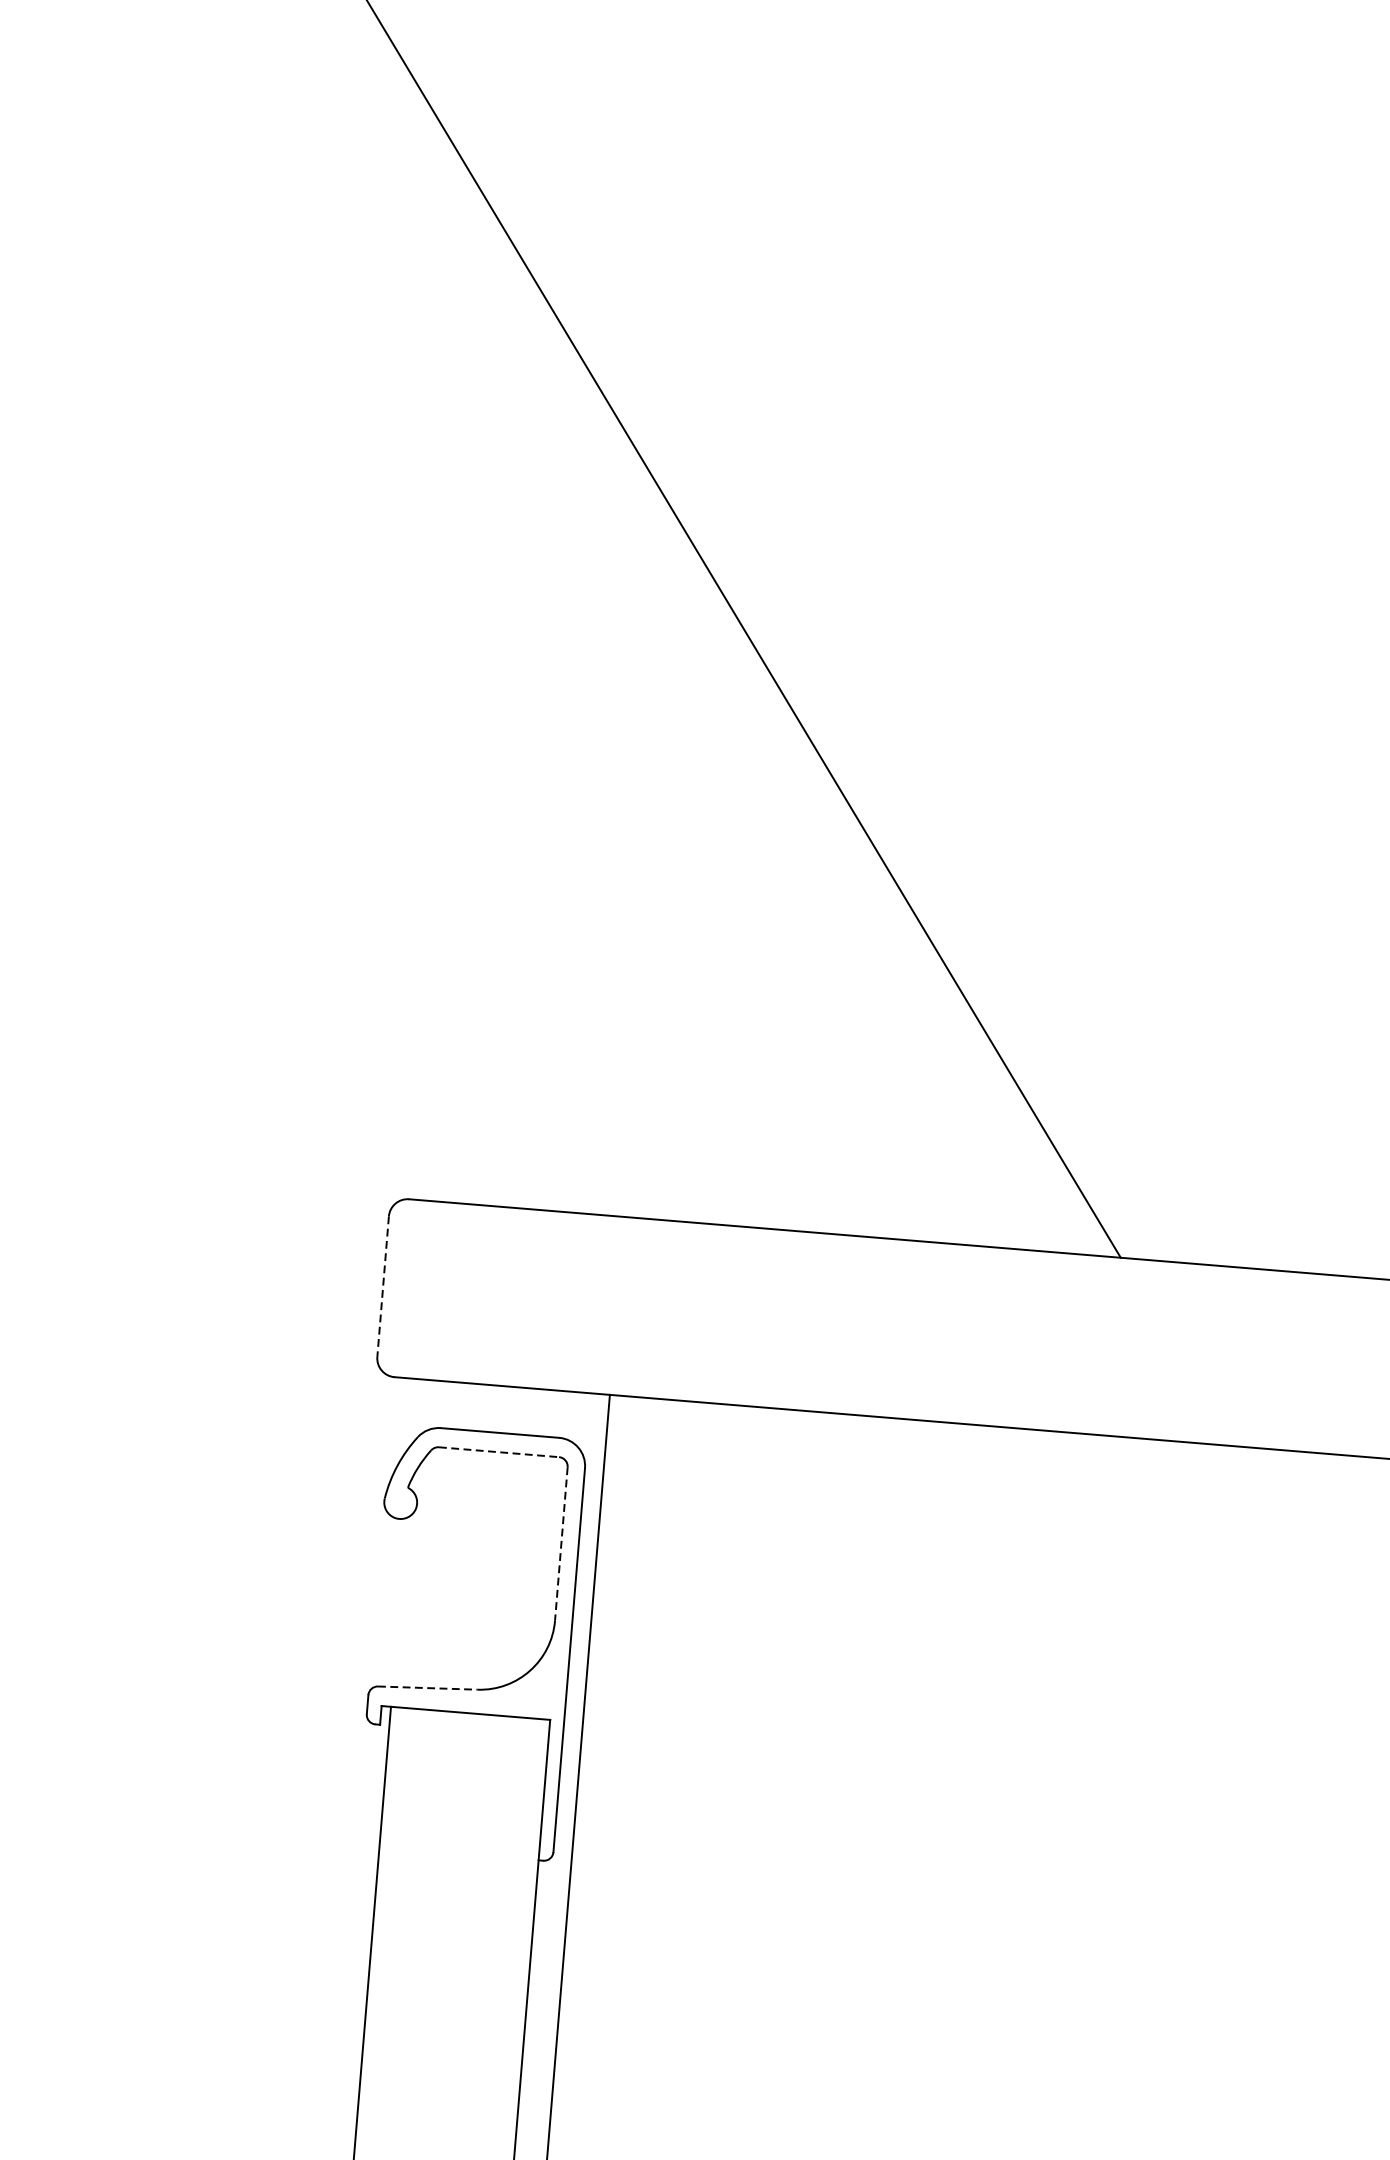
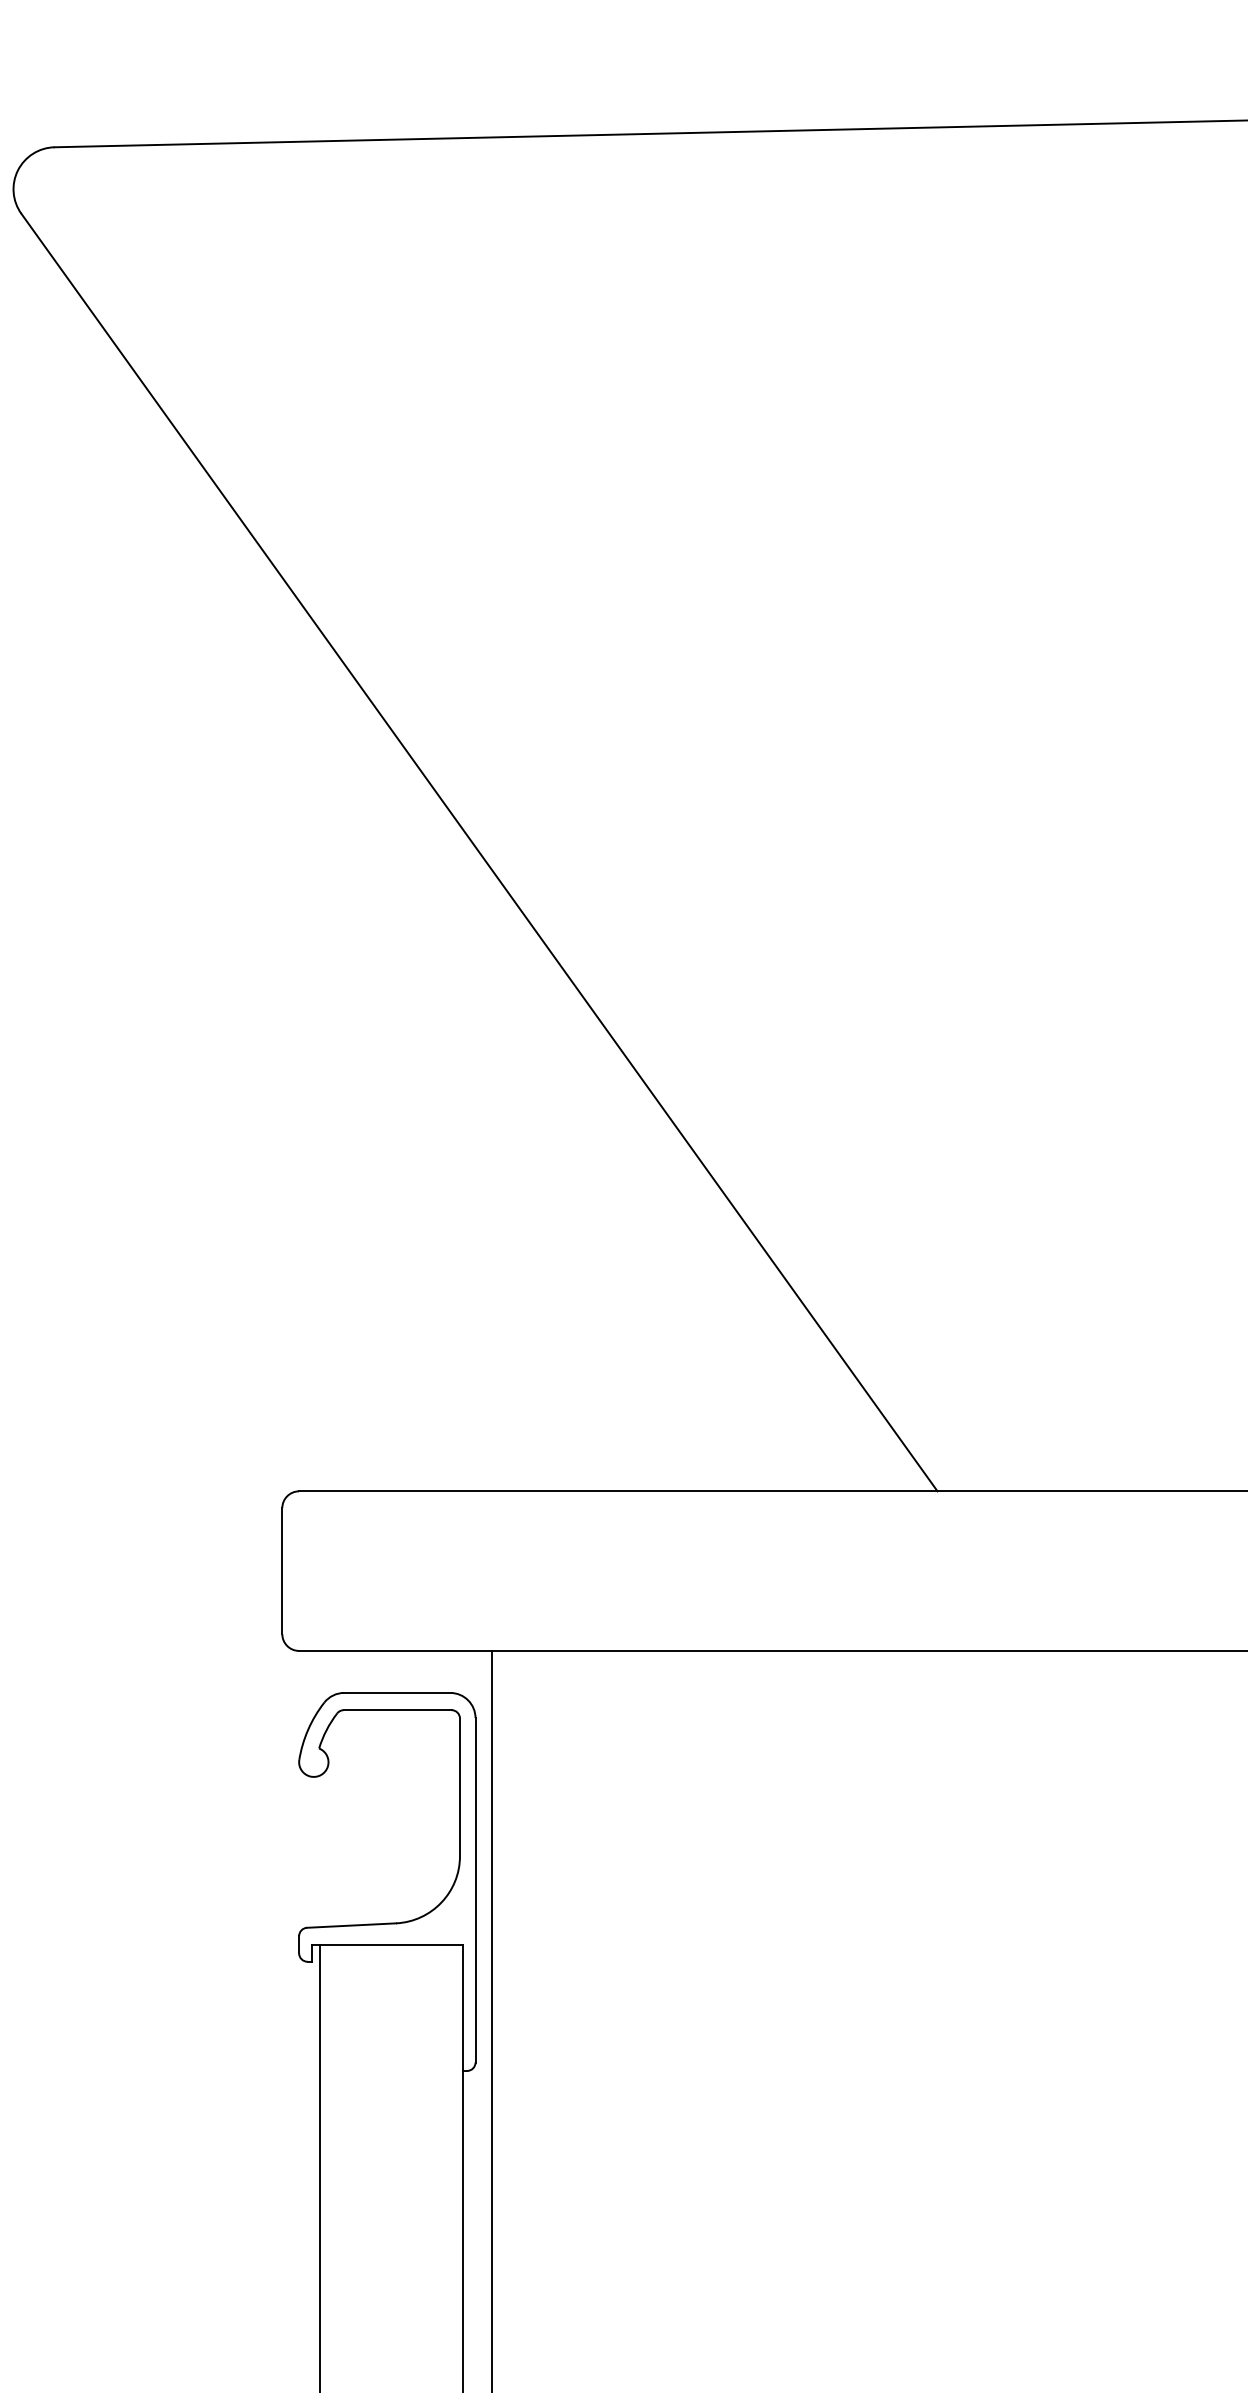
line: (383, 1287) -> (282, 1571), dashed -> solid
line: (498, 1452) -> (397, 1710), dashed -> solid
line: (560, 1544) -> (459, 1787), dashed -> solid
line: (427, 1688) -> (351, 1925), dashed -> solid

